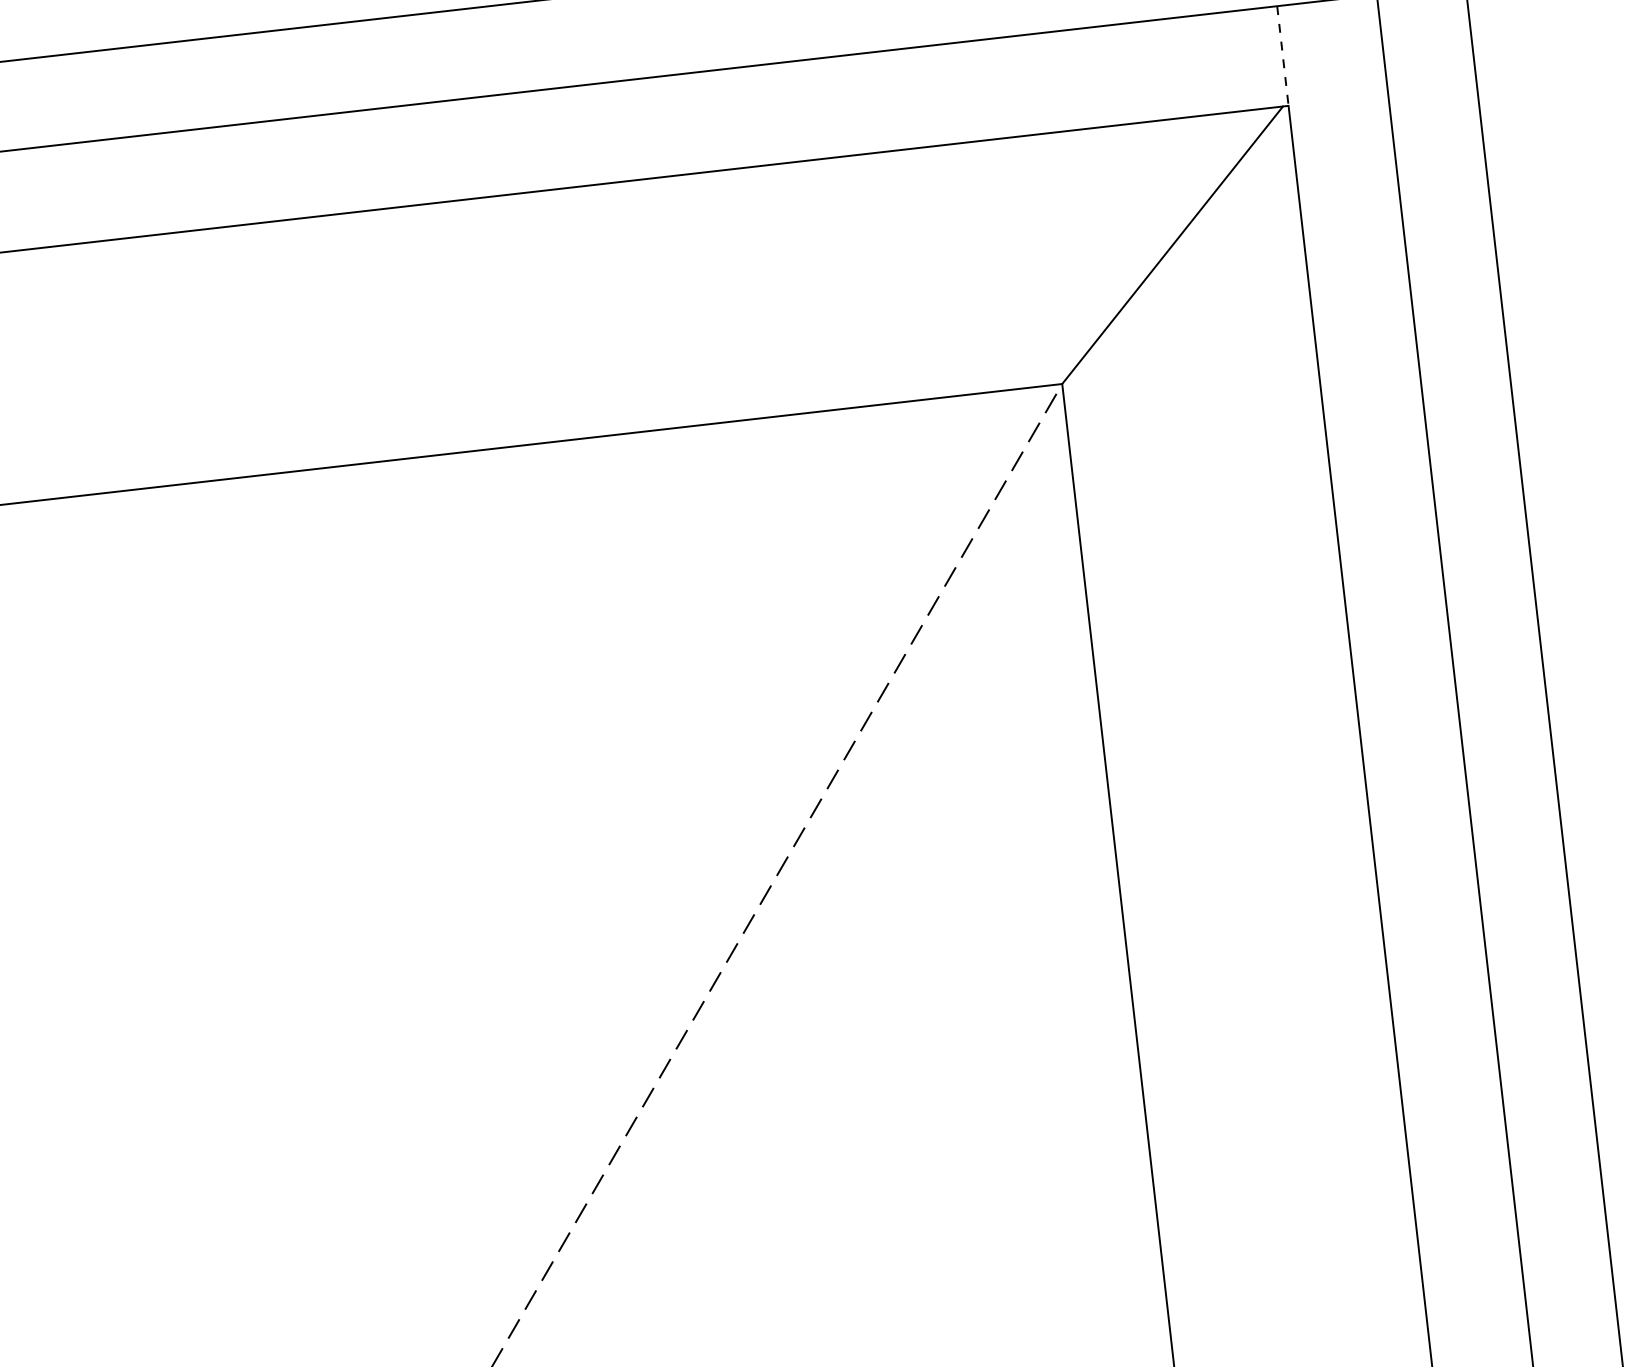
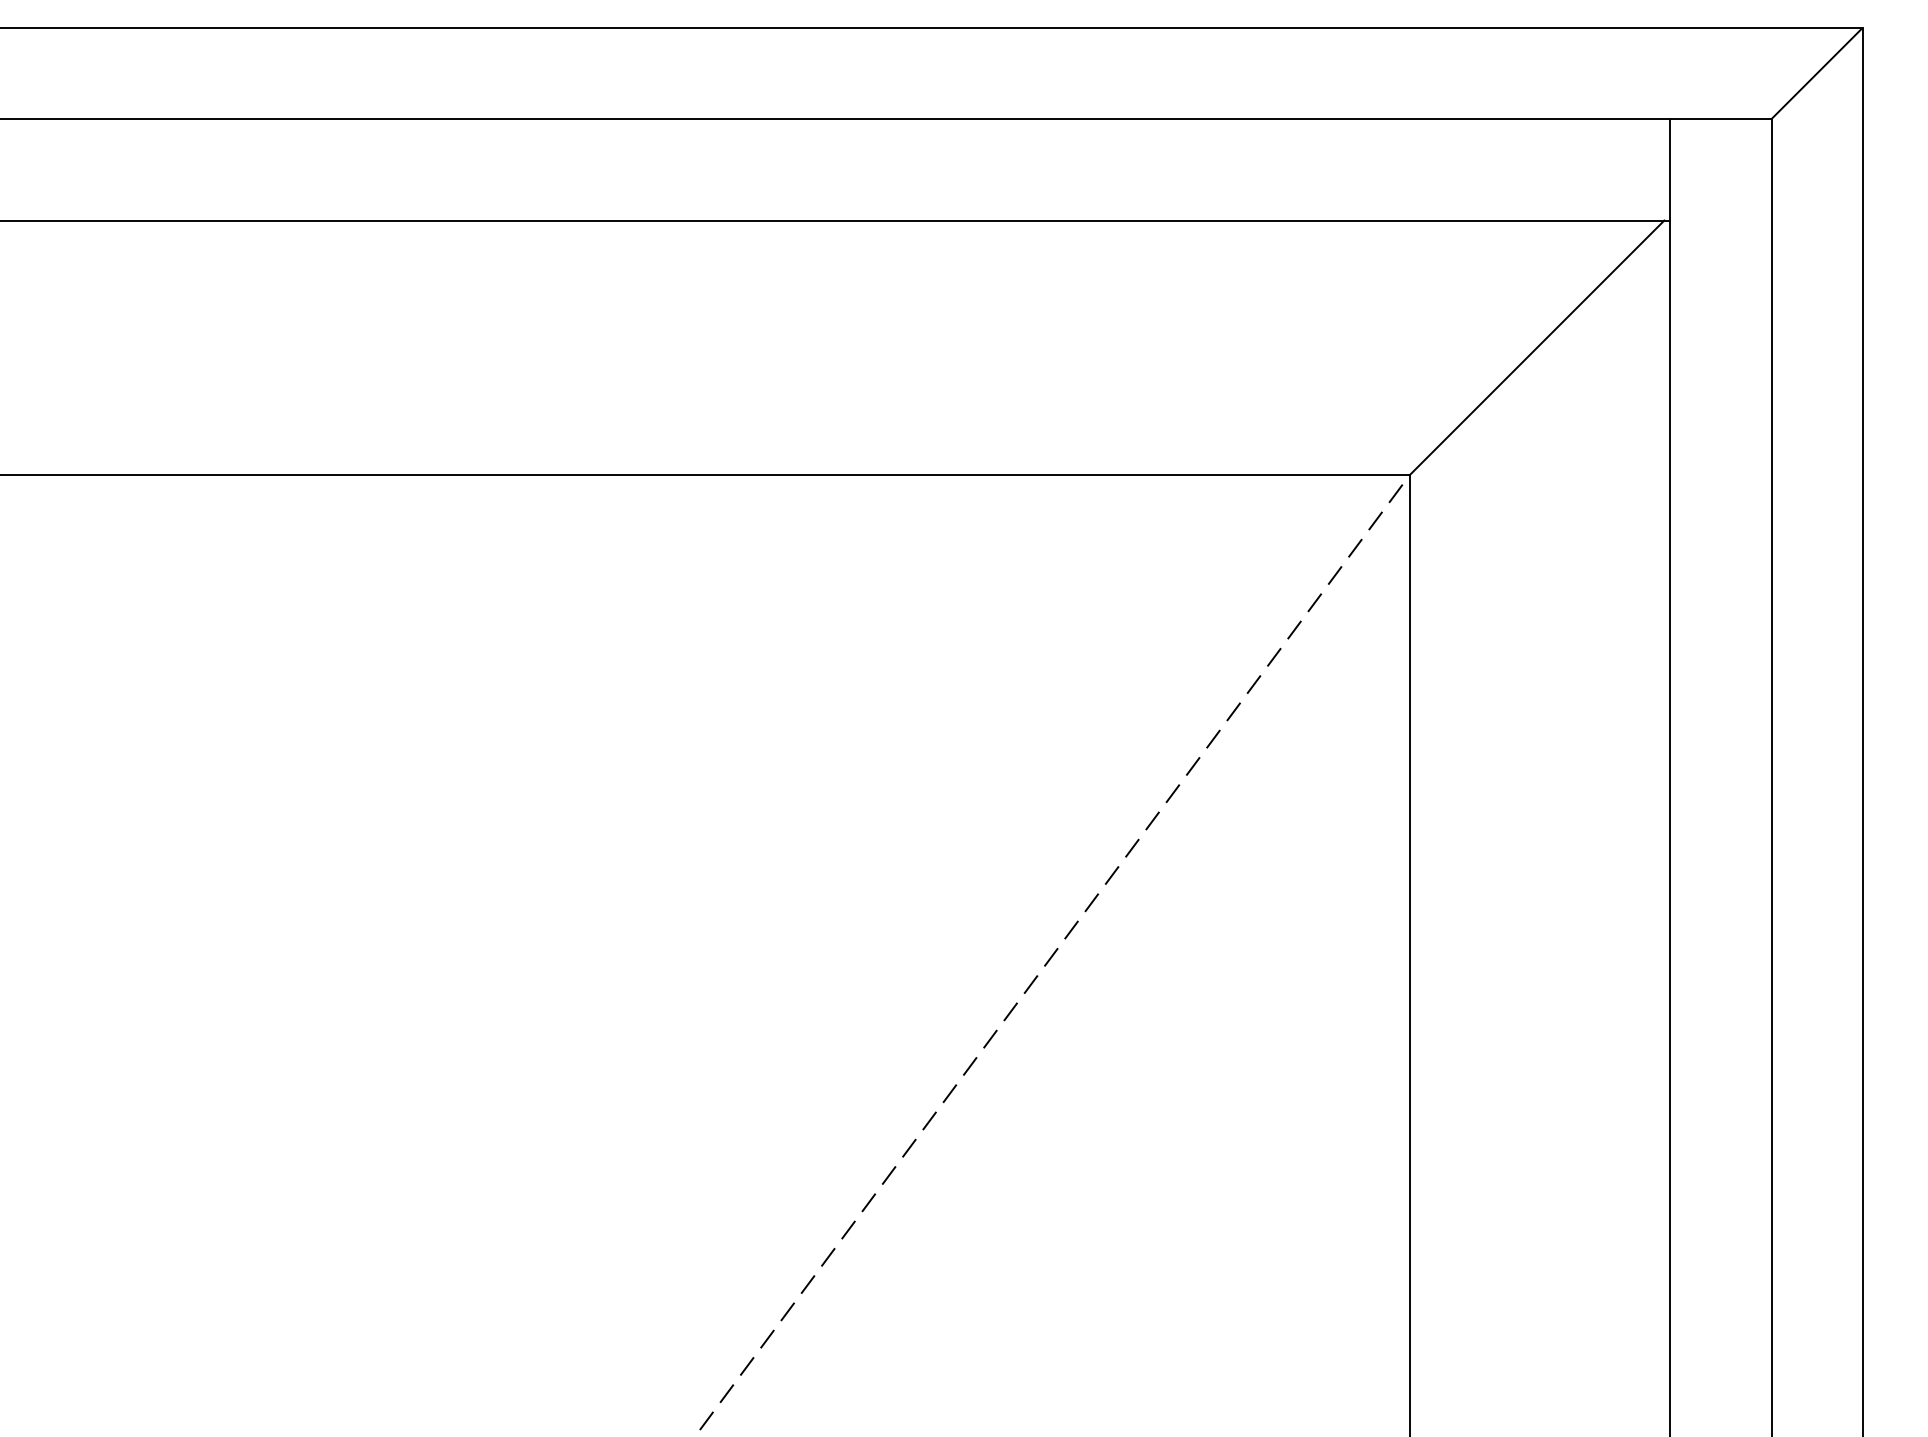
line: (1283, 55) -> (1670, 169), dashed -> solid

